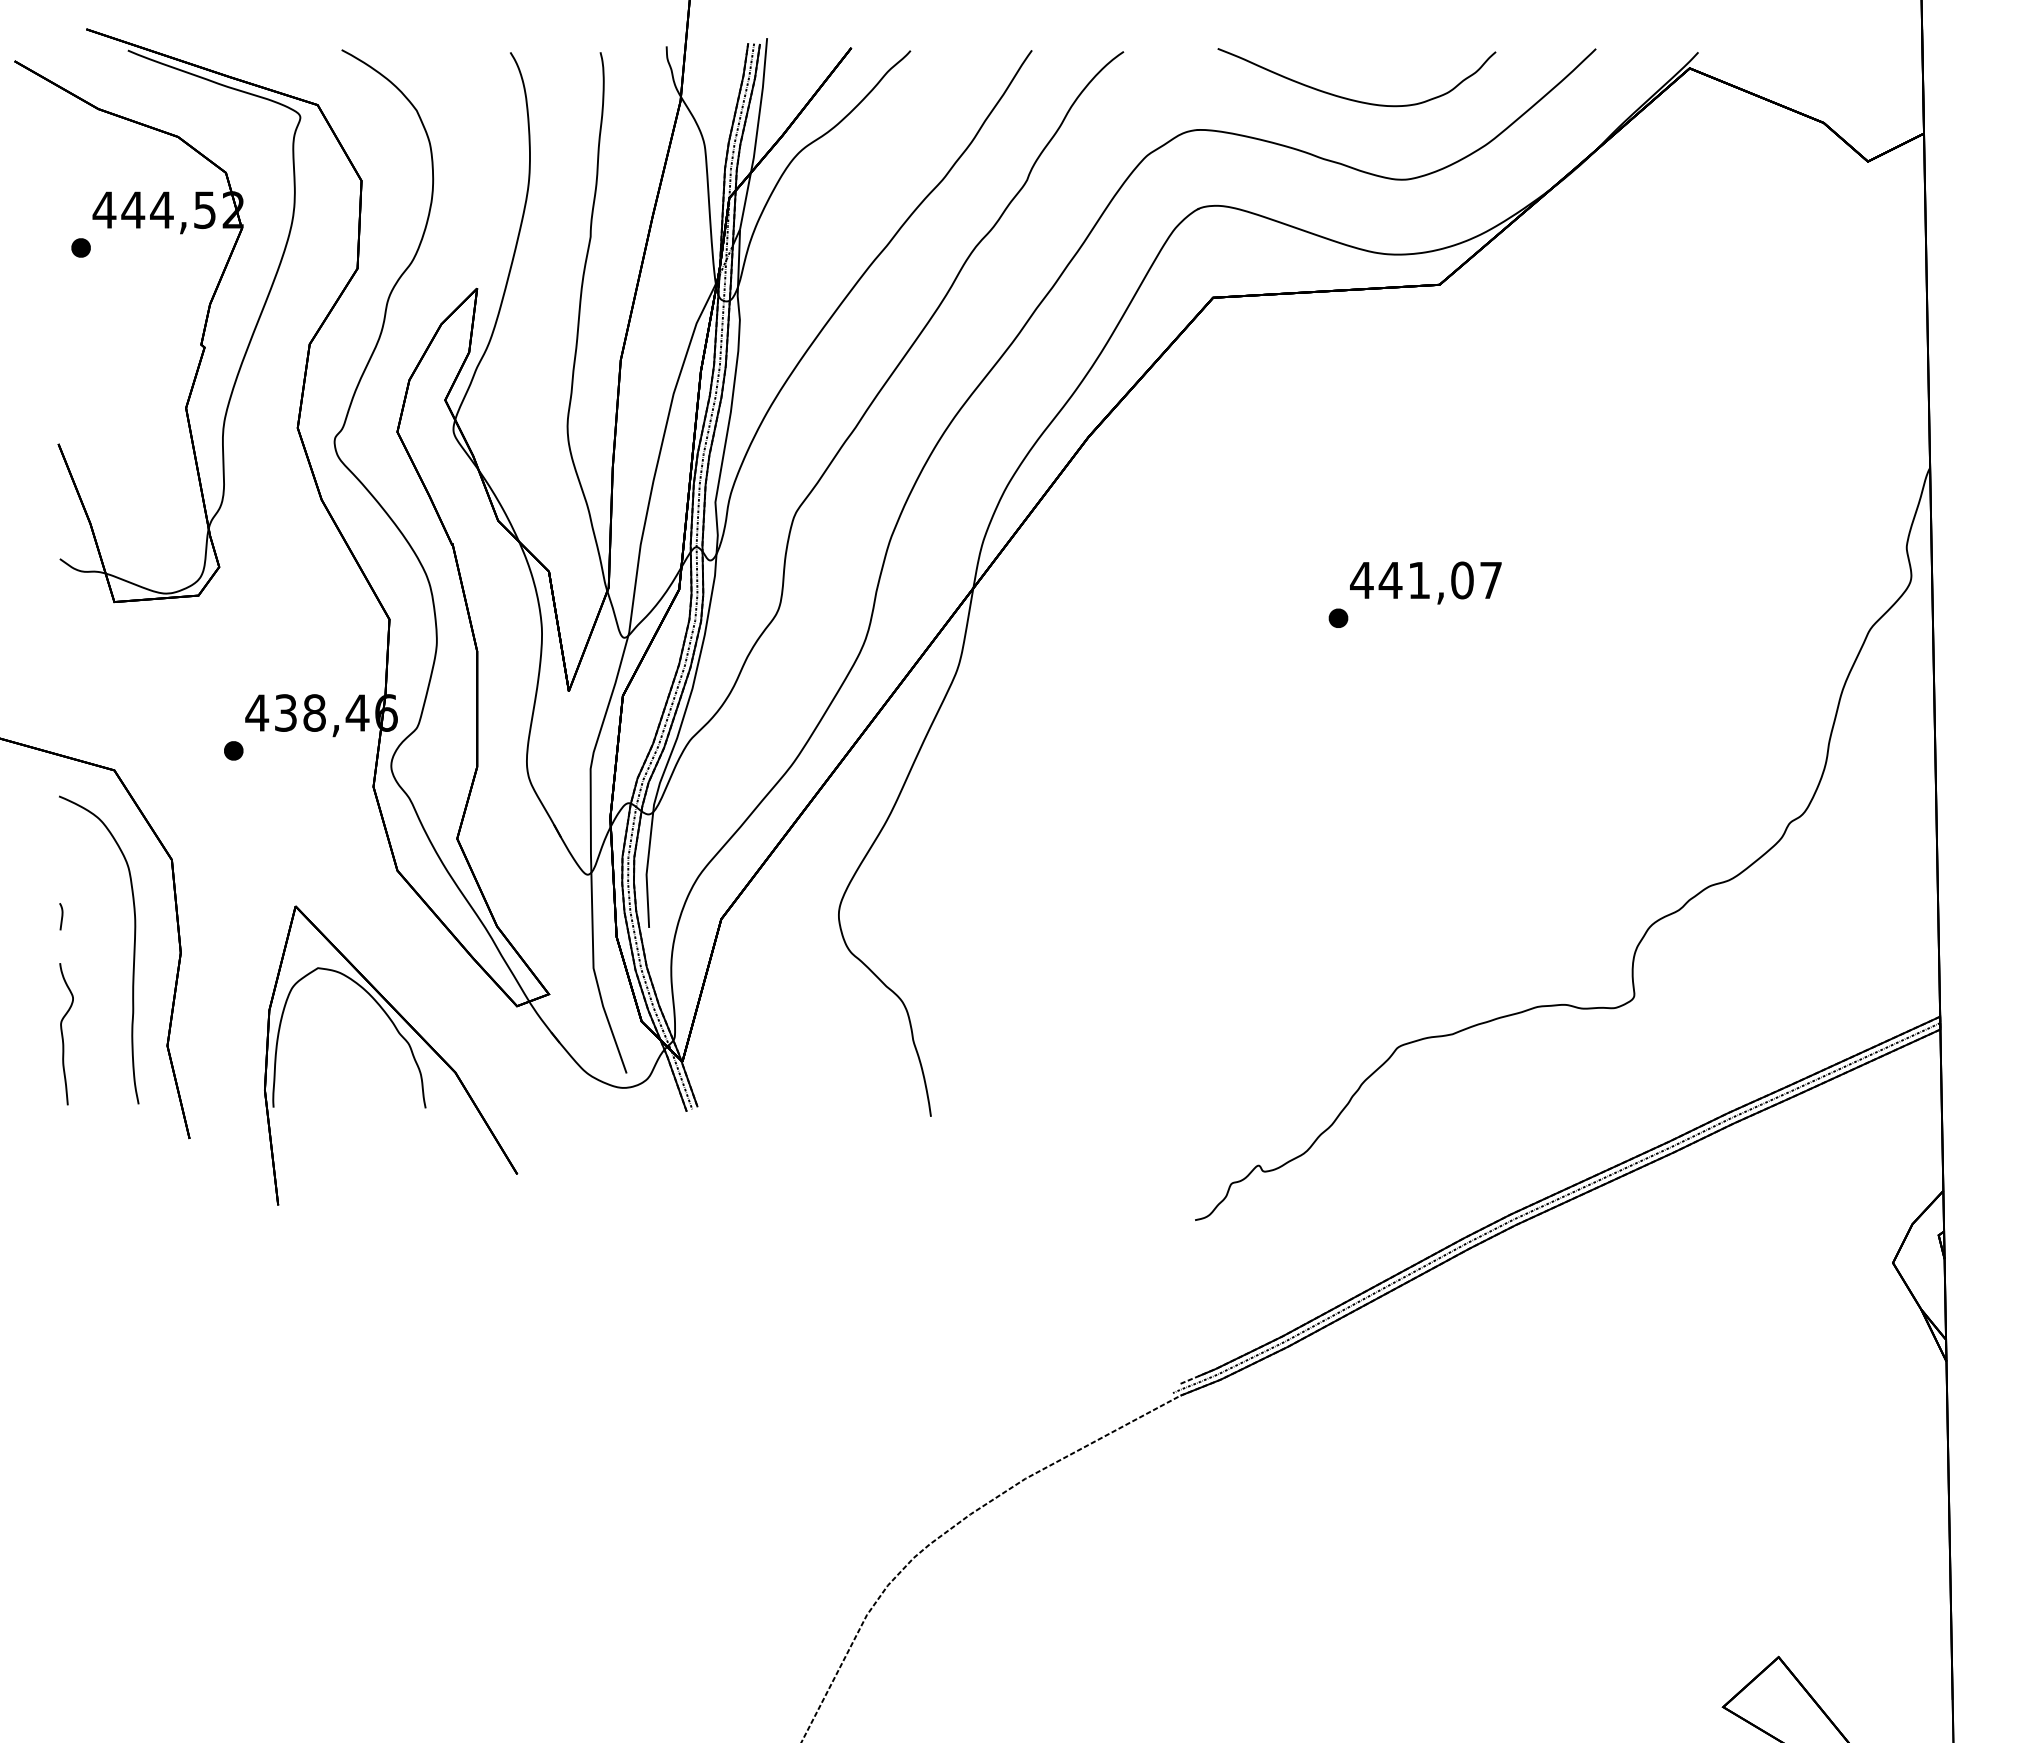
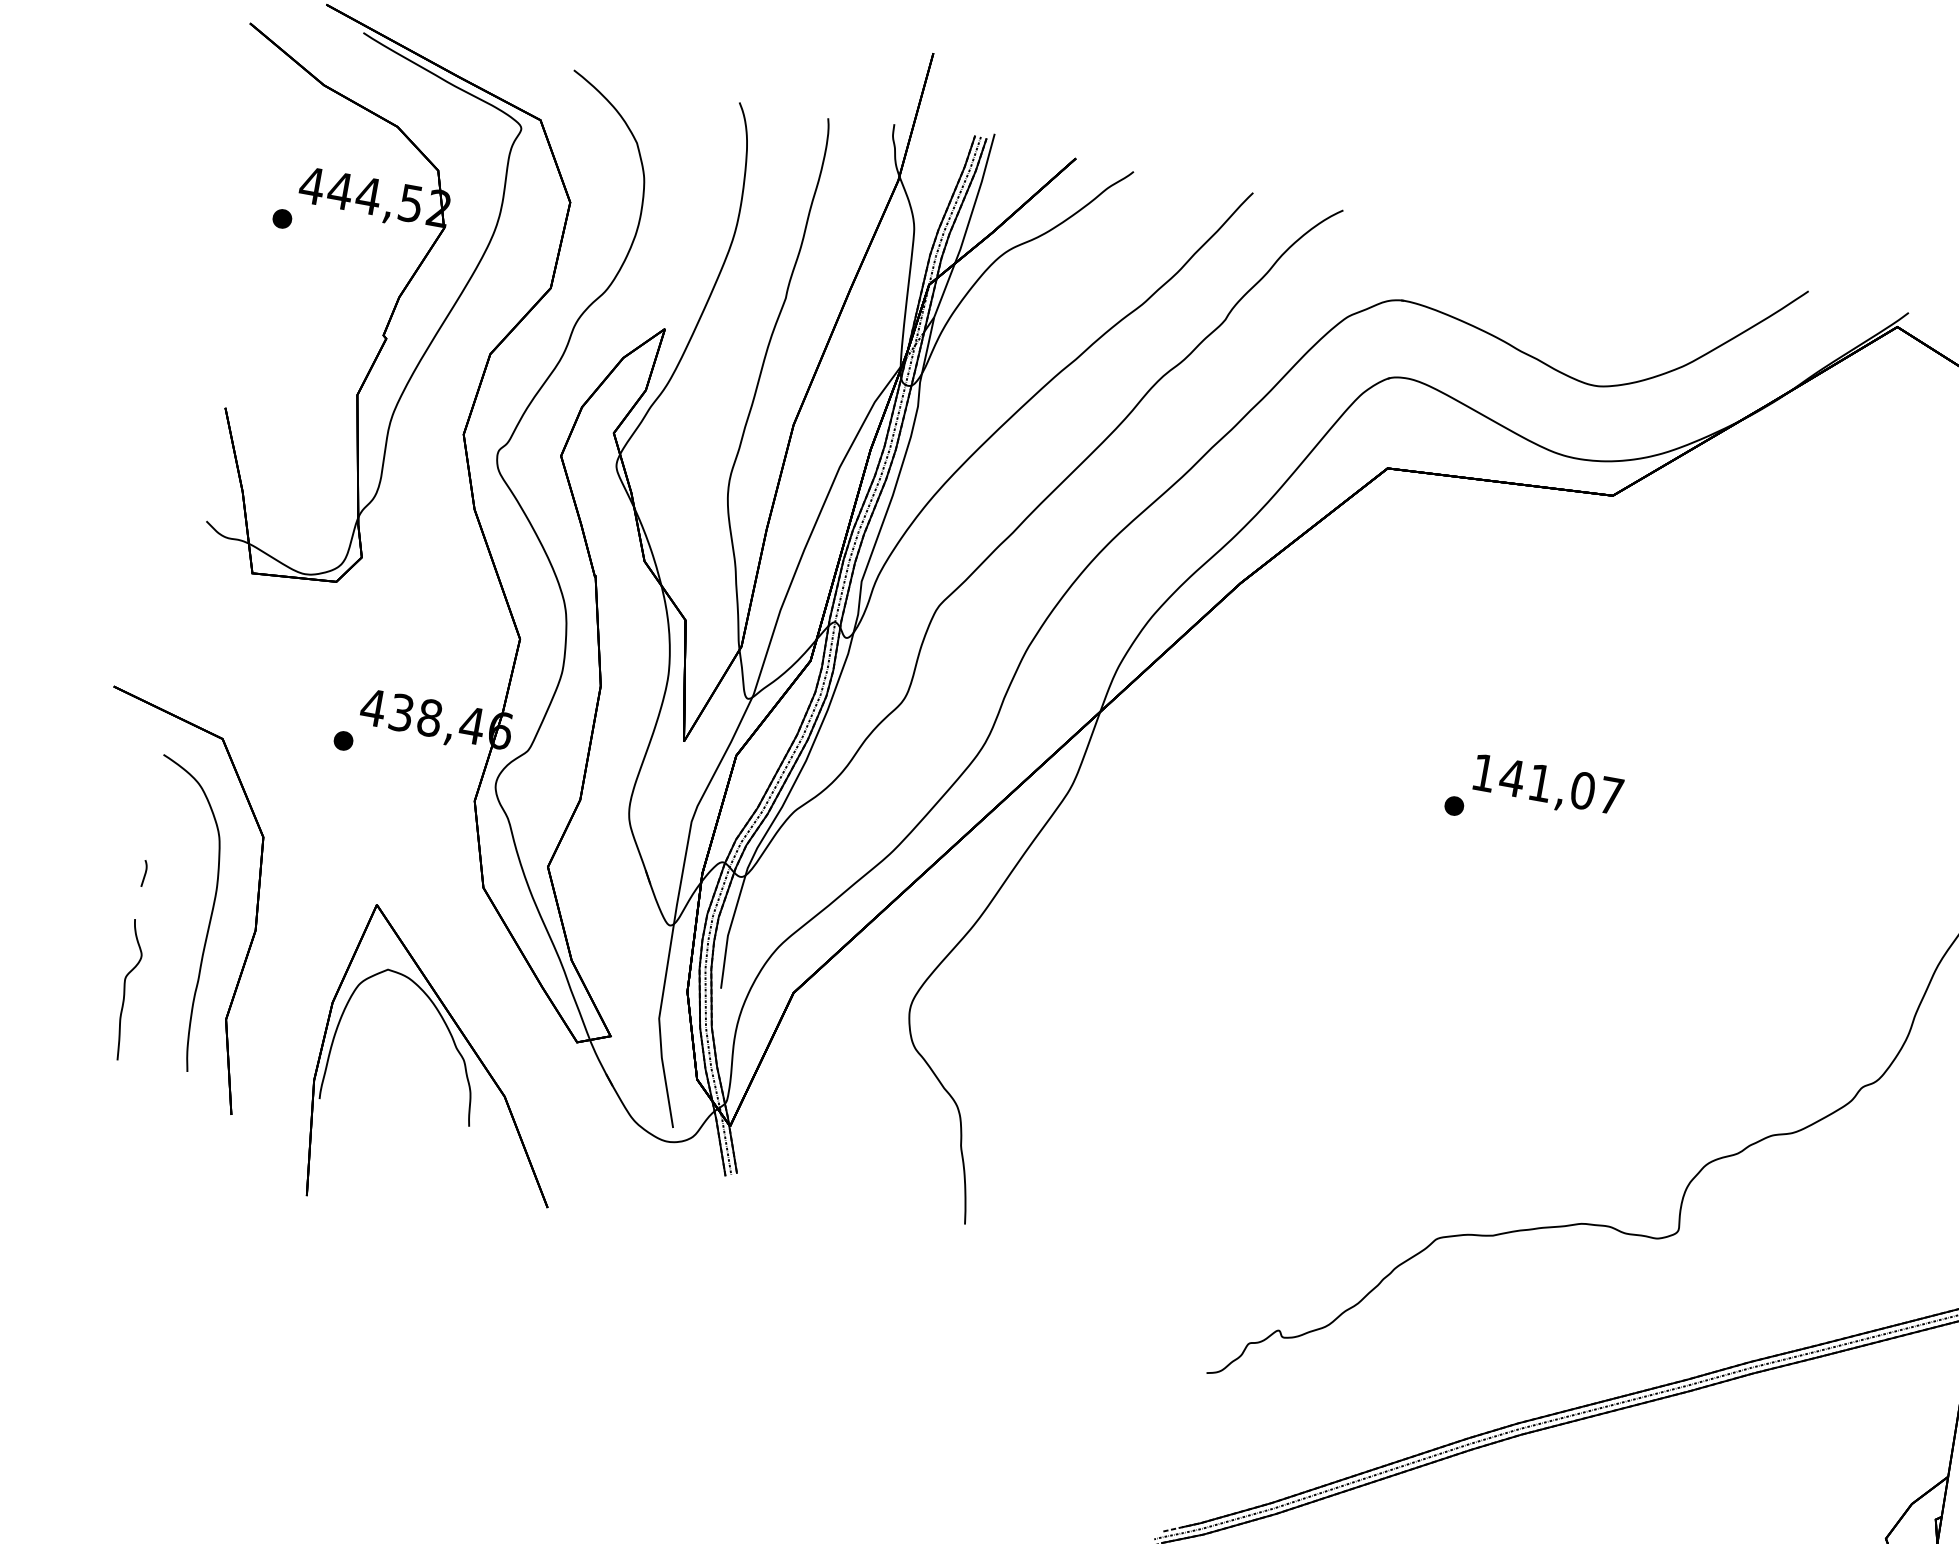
part: (1350, 98) -> (1558, 296), removed
text: (1361, 580) -> (1483, 772), 441,07 -> 141,07

